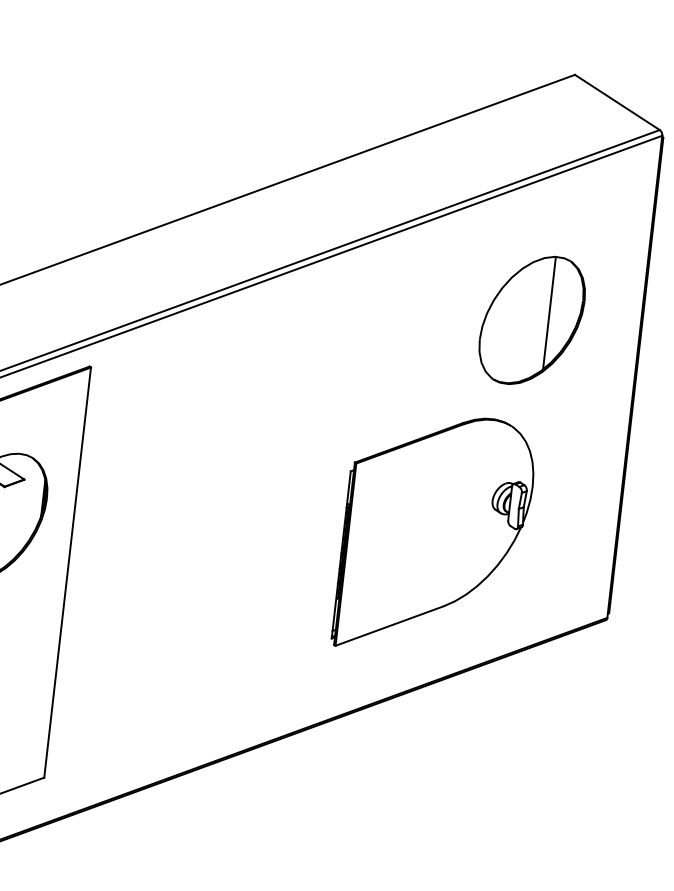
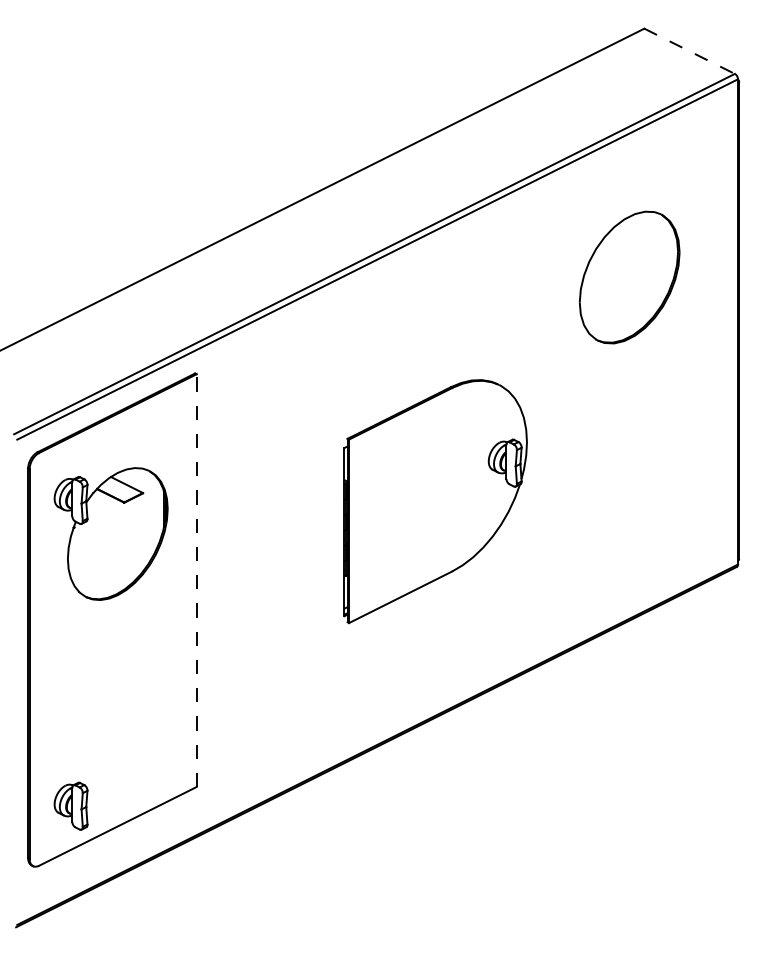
line: (617, 102) -> (689, 51), solid -> dashed
line: (550, 312) -> (646, 267), removed
part: (435, 534) -> (435, 501), moved
line: (67, 572) -> (196, 580), solid -> dashed

